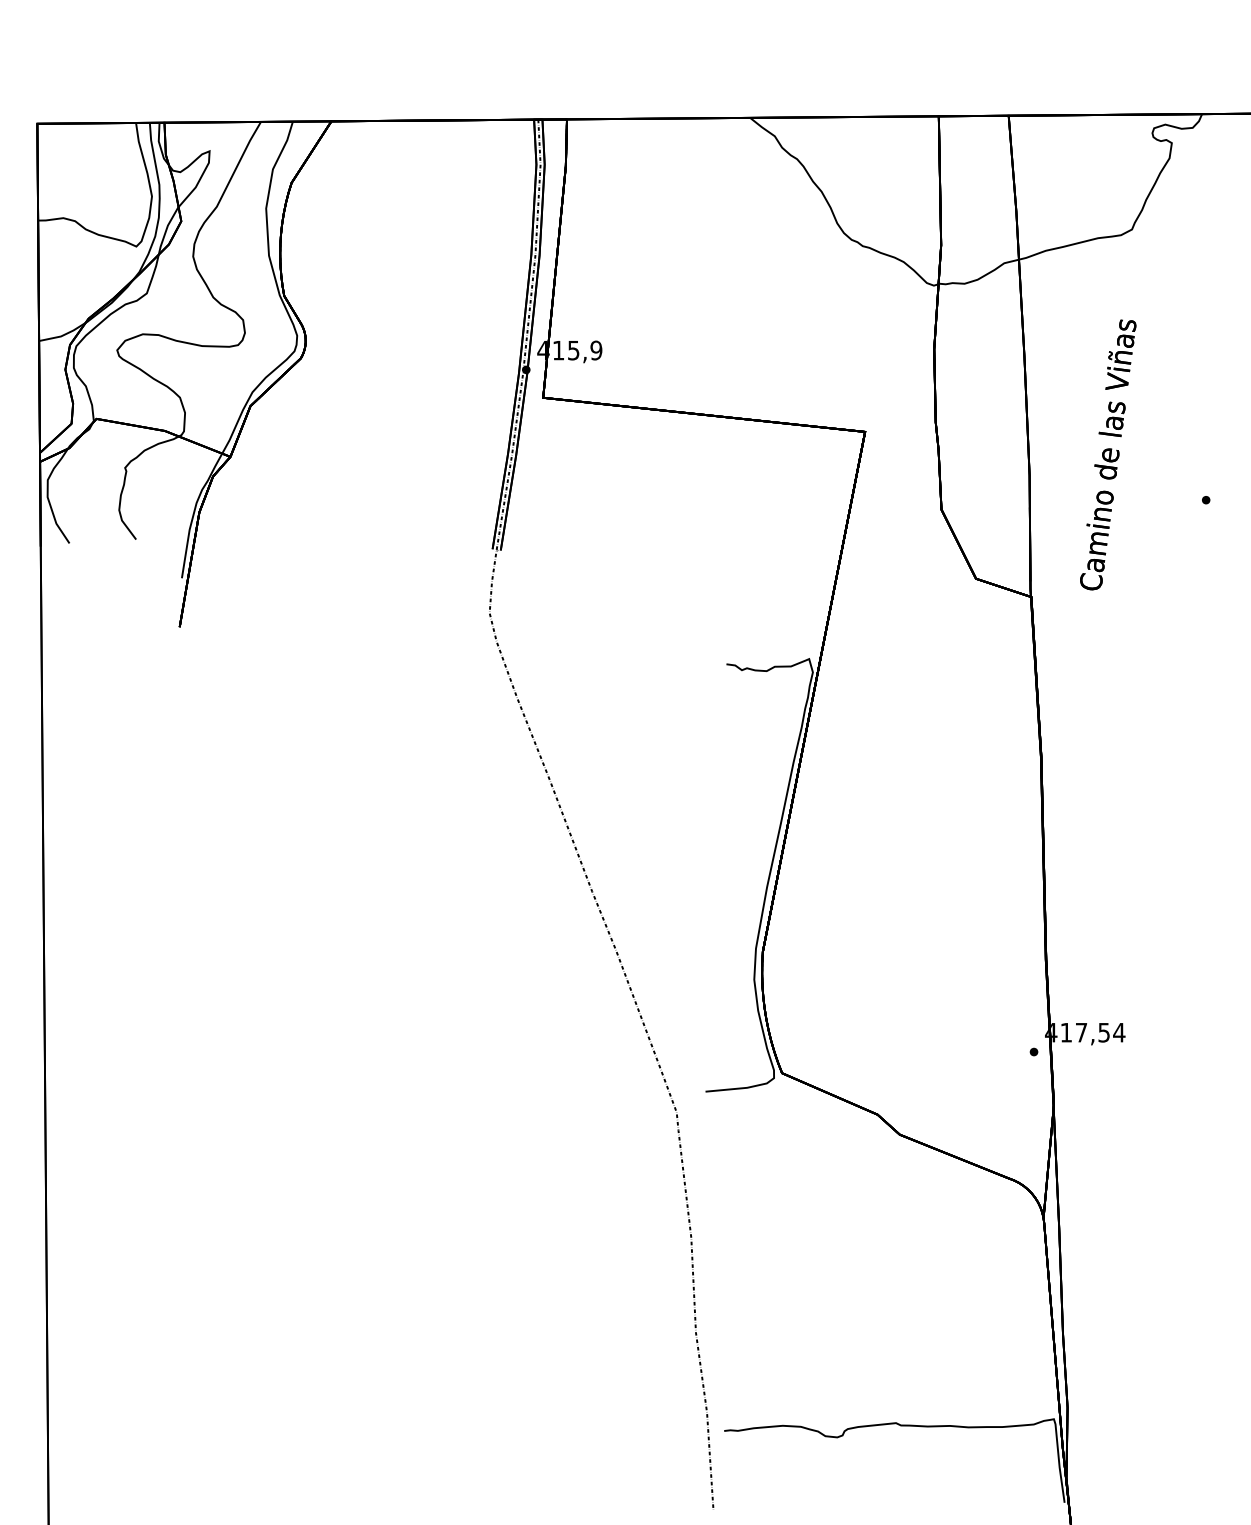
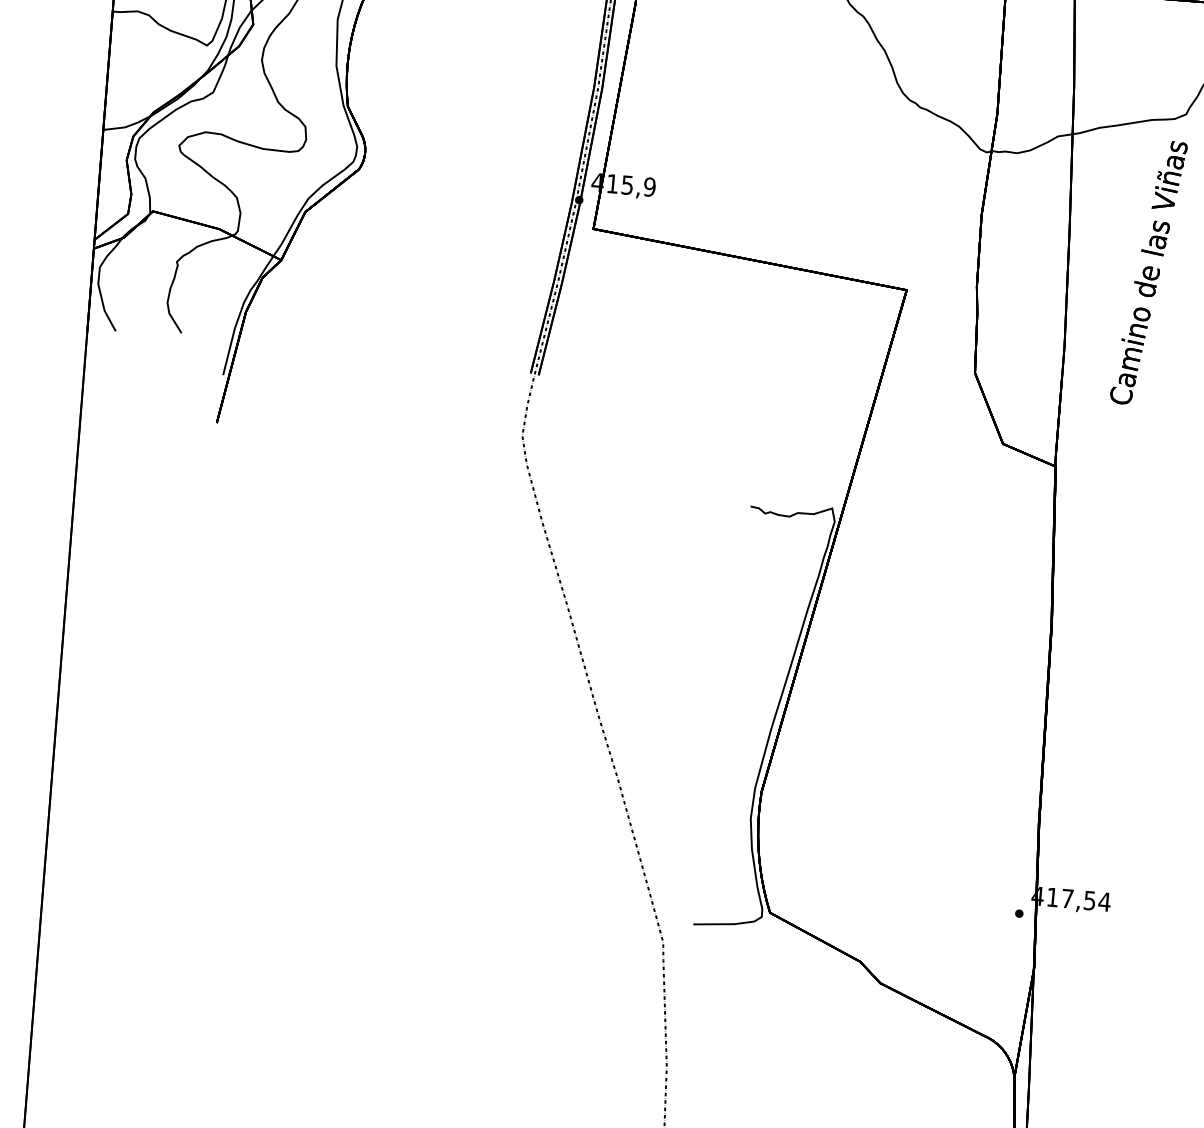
text: (1108, 454) -> (1149, 272), moved

